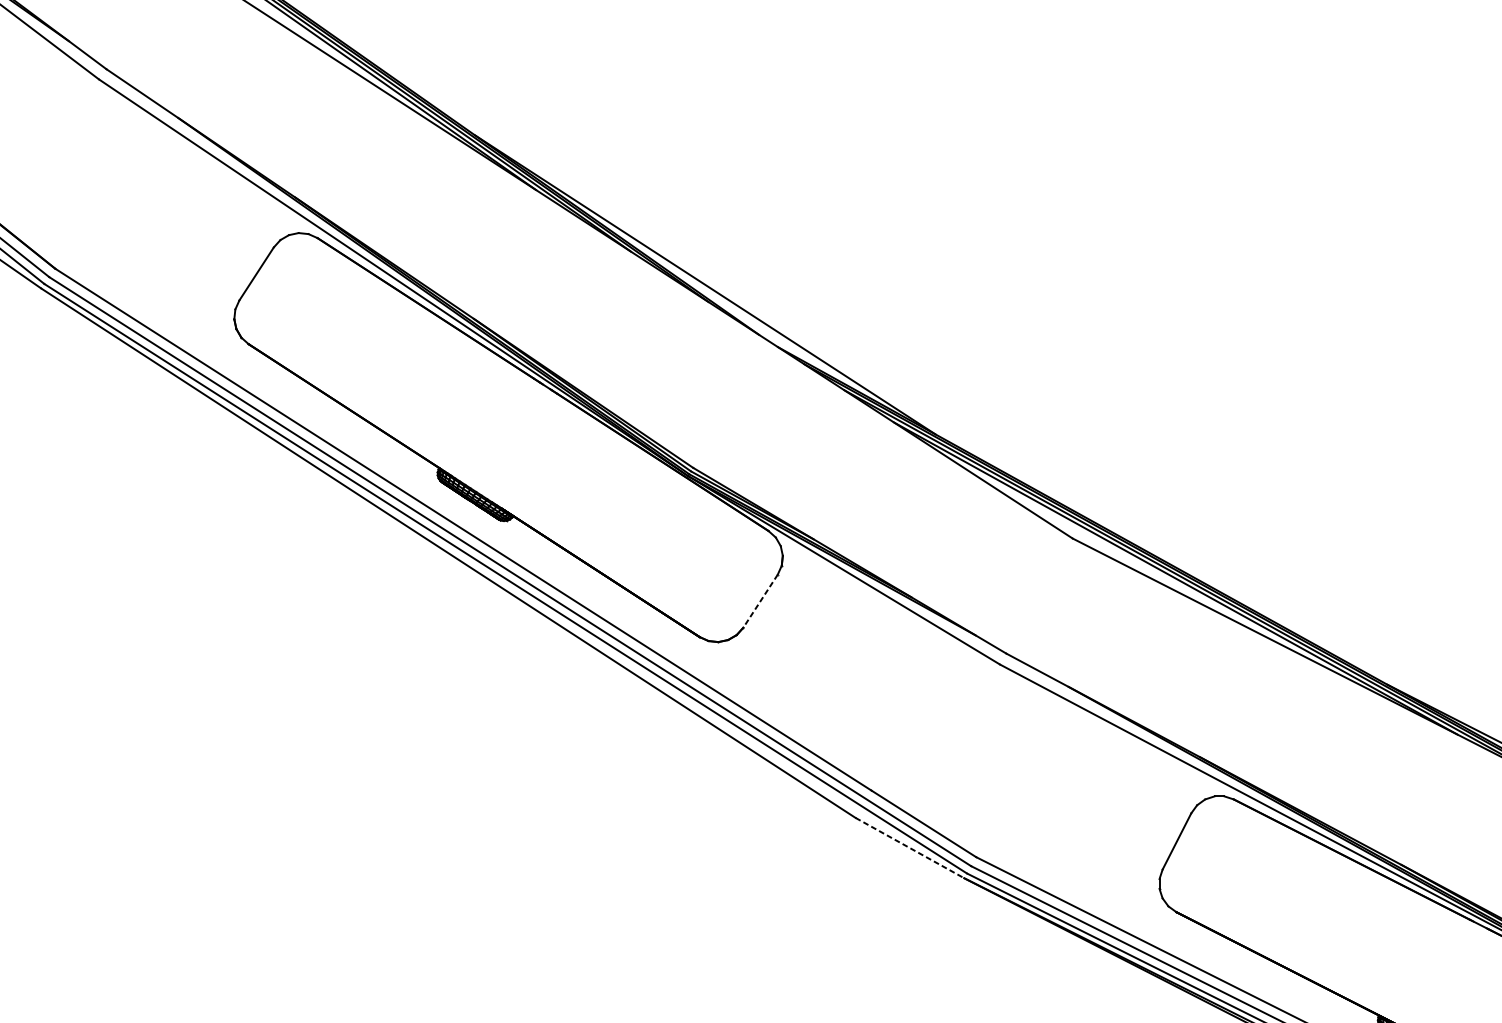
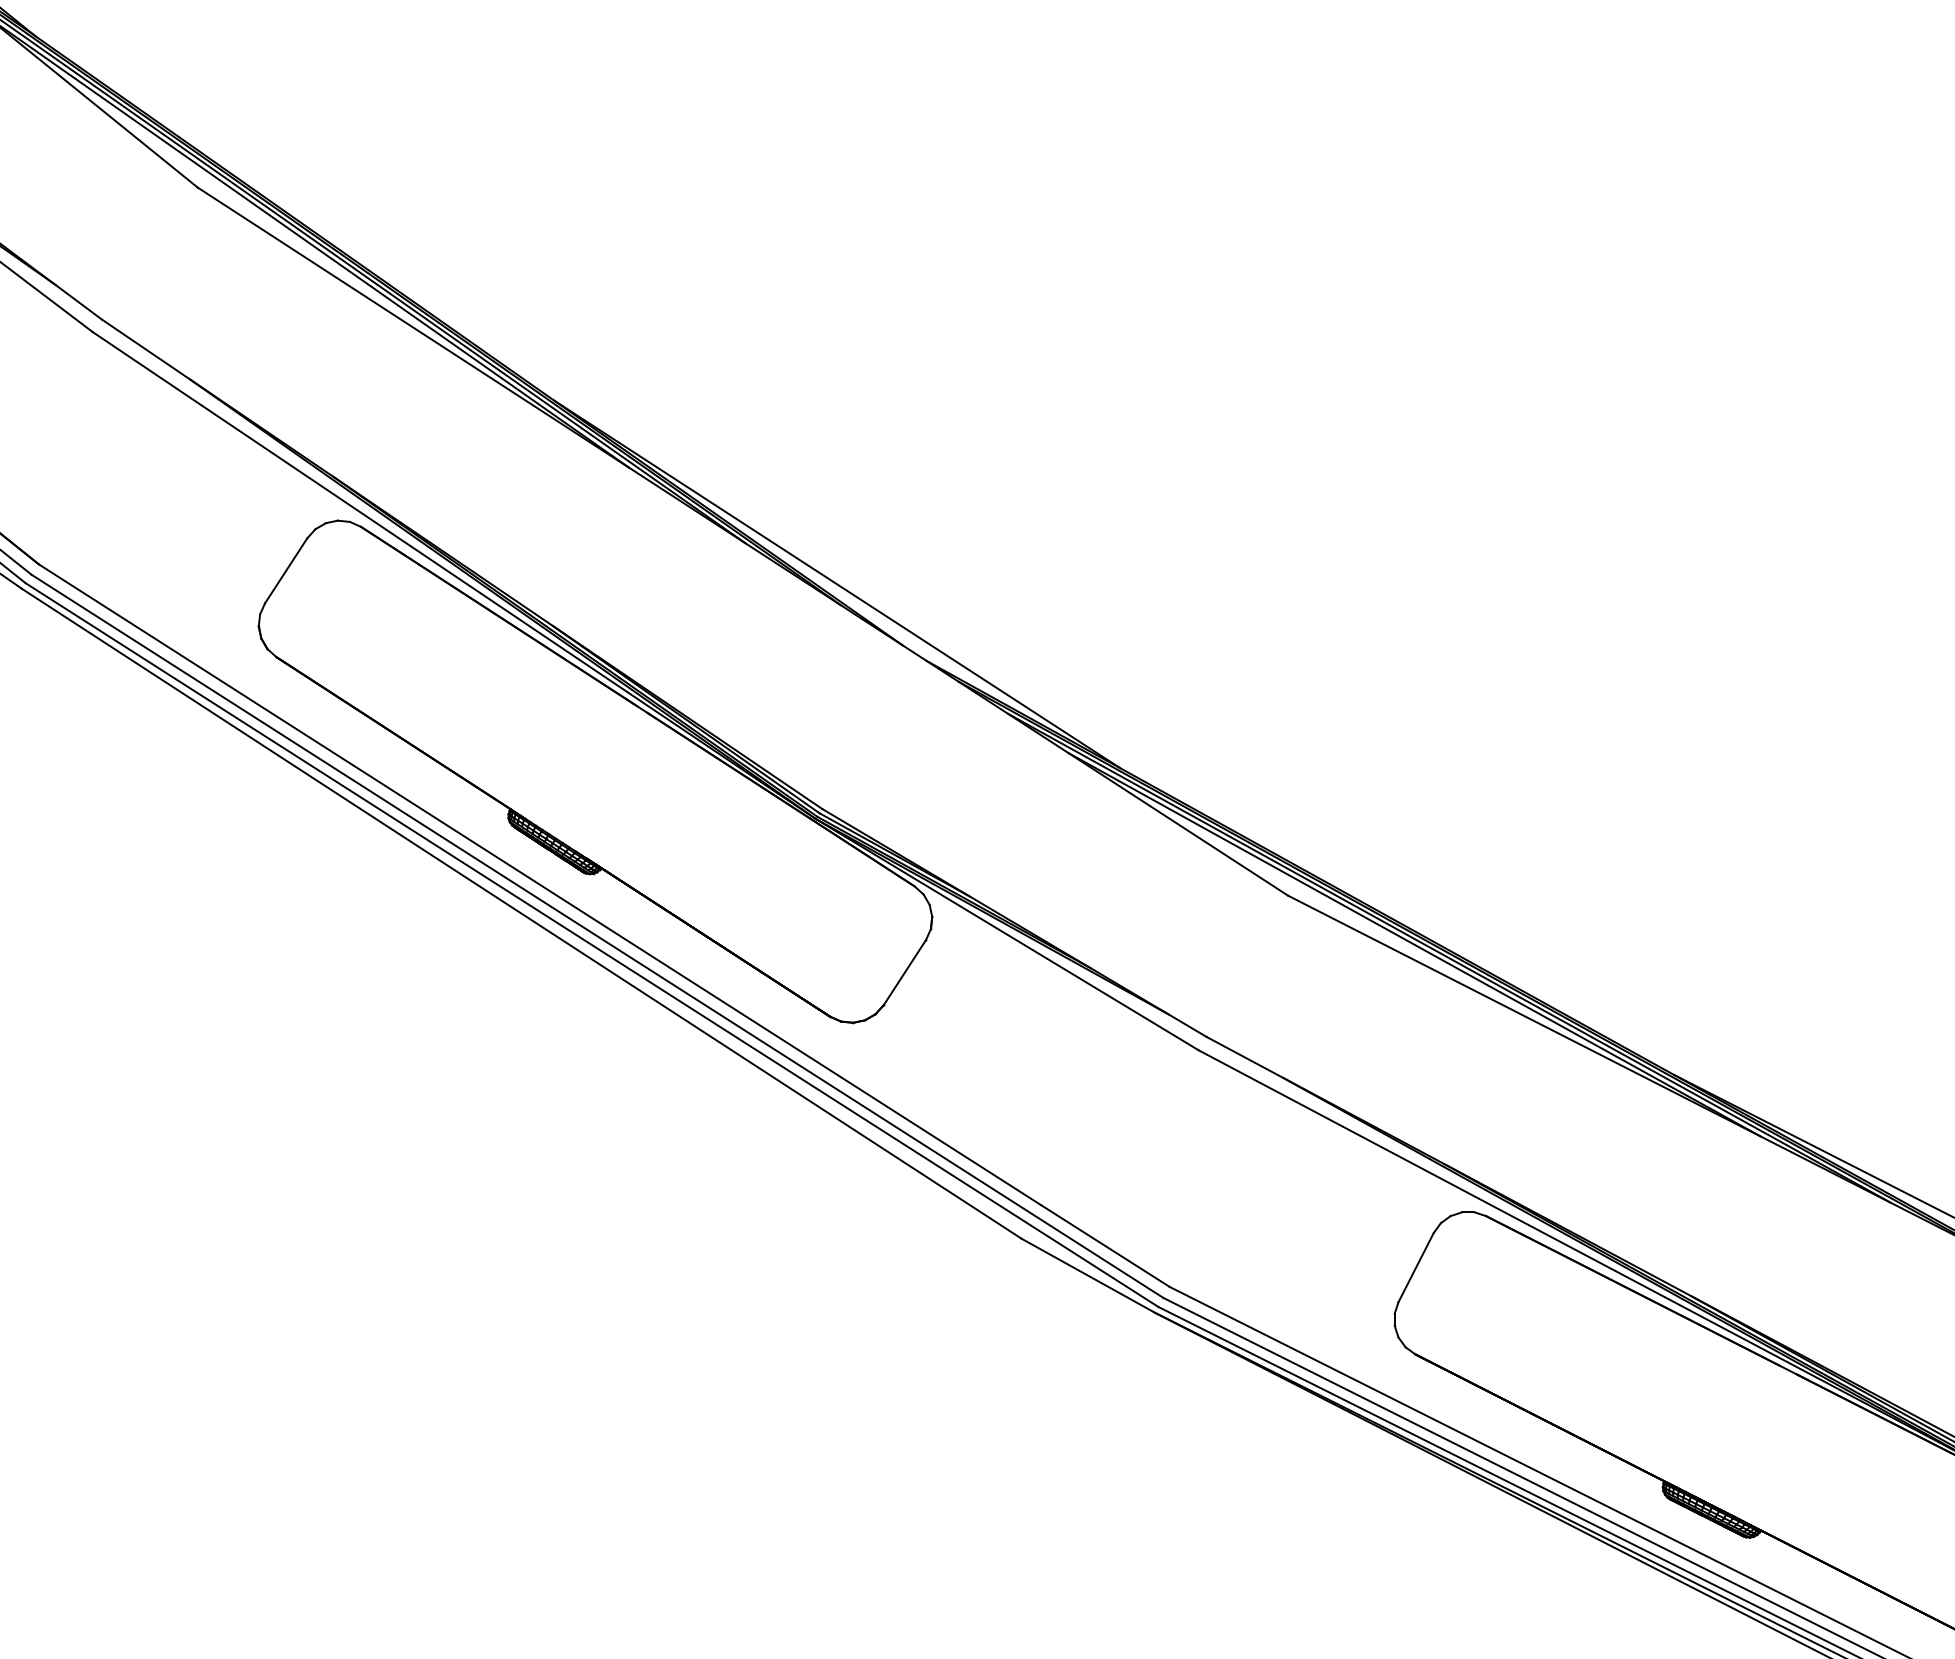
line: (760, 601) -> (904, 972), dashed -> solid
line: (910, 848) -> (1088, 1276), dashed -> solid

